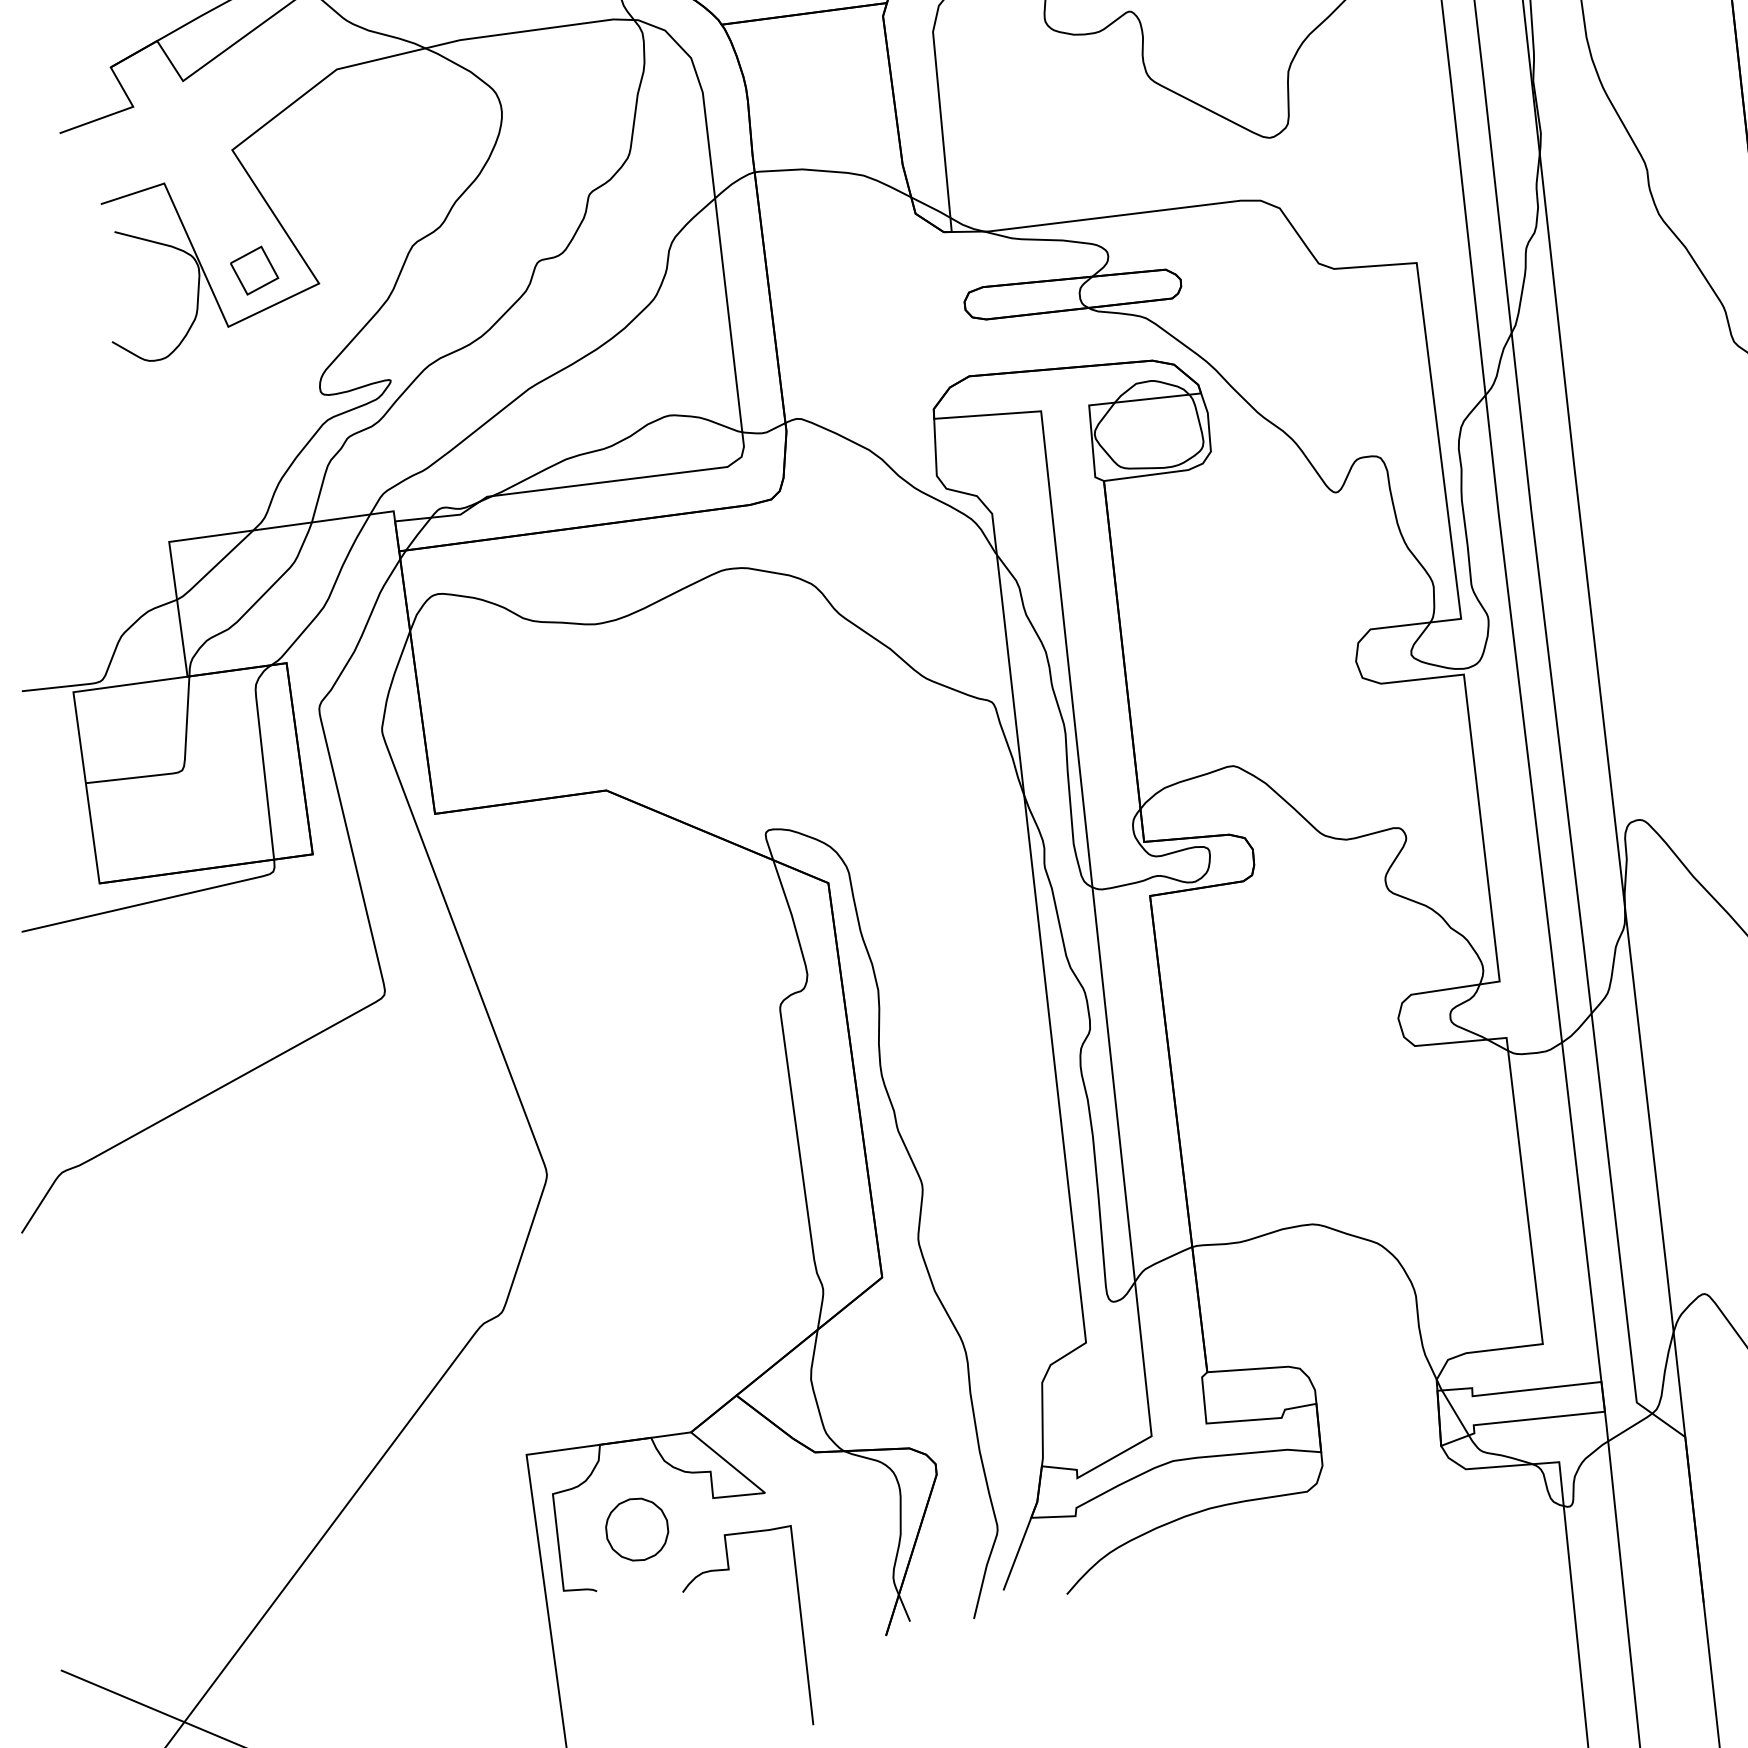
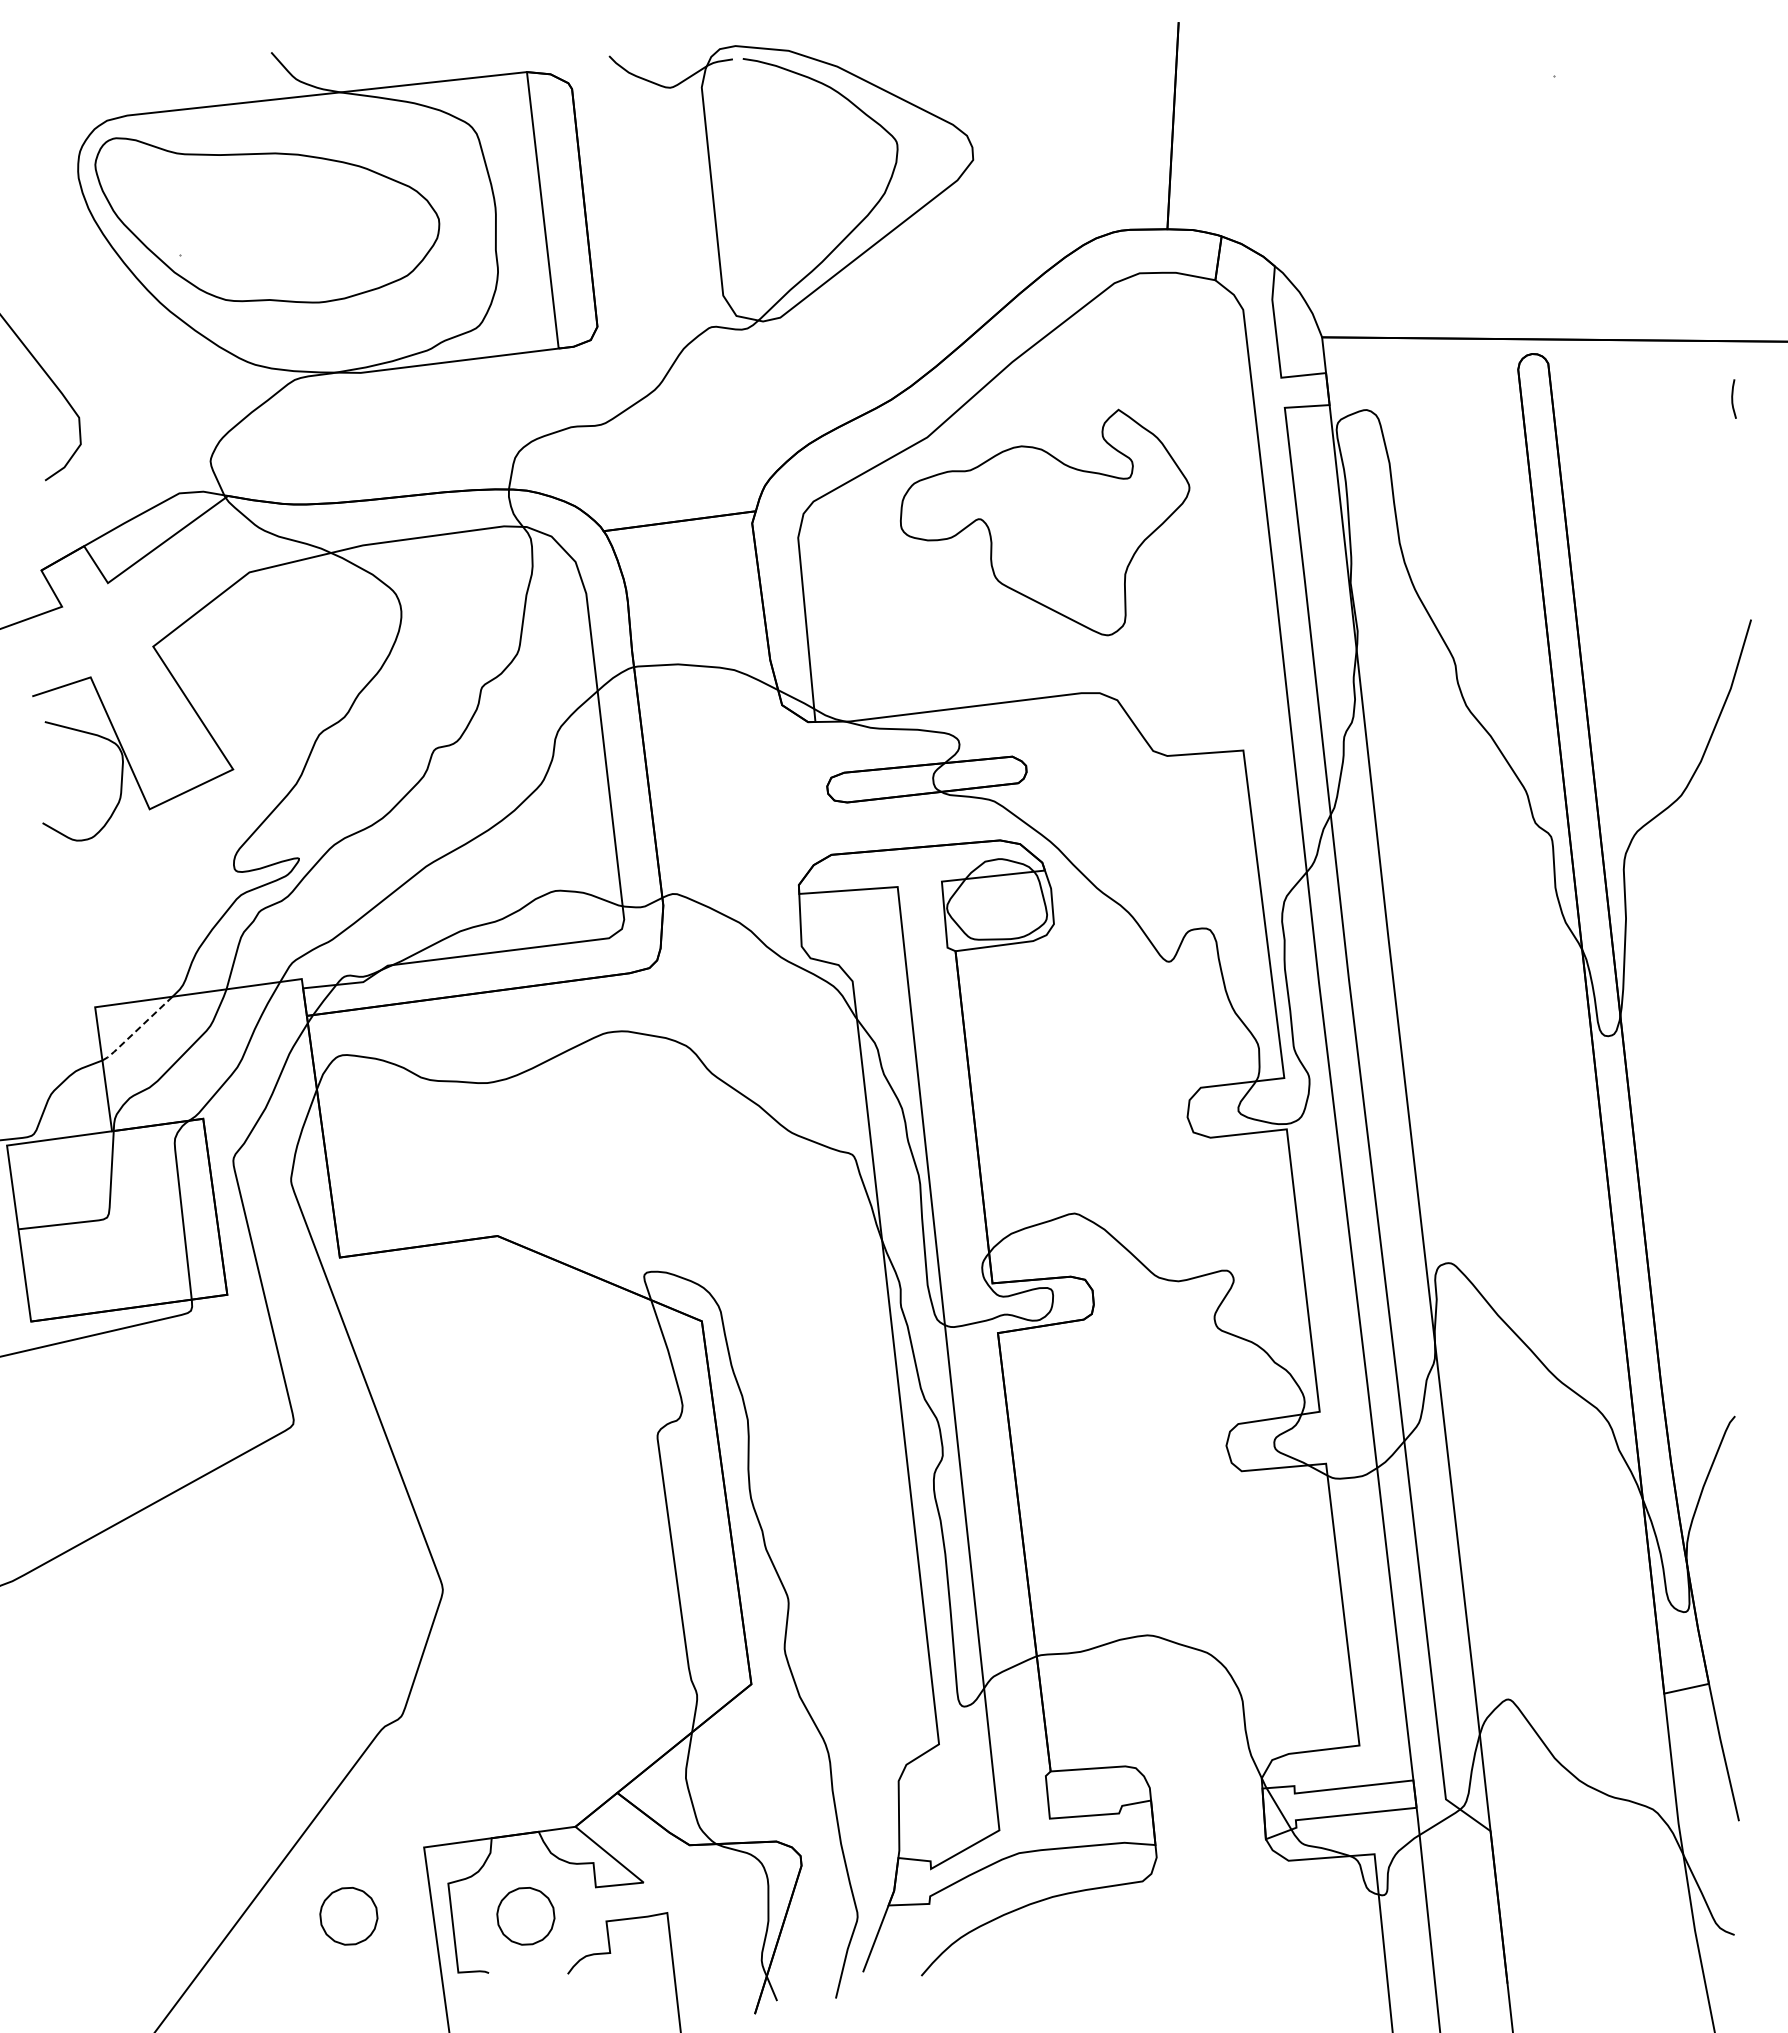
part: (254, 270) -> (173, 757), removed
line: (214, 567) -> (136, 1030), solid -> dashed
part: (444, 1529) -> (348, 1916), added

